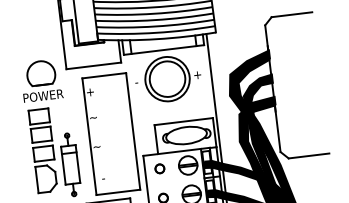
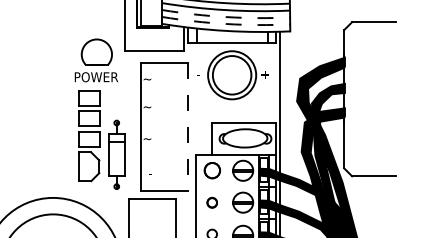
arc: (155, 26) -> (226, 17), solid -> dashed
arc: (156, 33) -> (226, 24), solid -> dashed
text: (90, 92) -> (147, 79), + -> ~
line: (133, 131) -> (188, 127), solid -> dashed
circle: (159, 168) -> (211, 170), size x1.6

